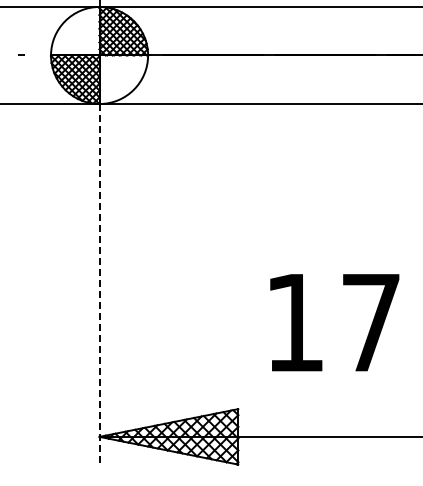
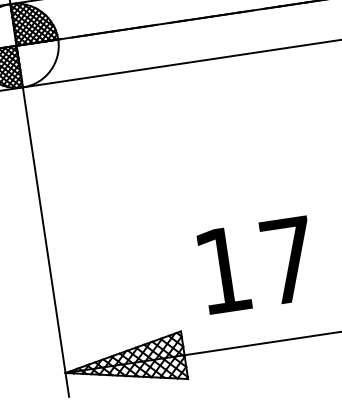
line: (99, 284) -> (45, 242), dashed -> solid
text: (334, 322) -> (257, 265), moved

